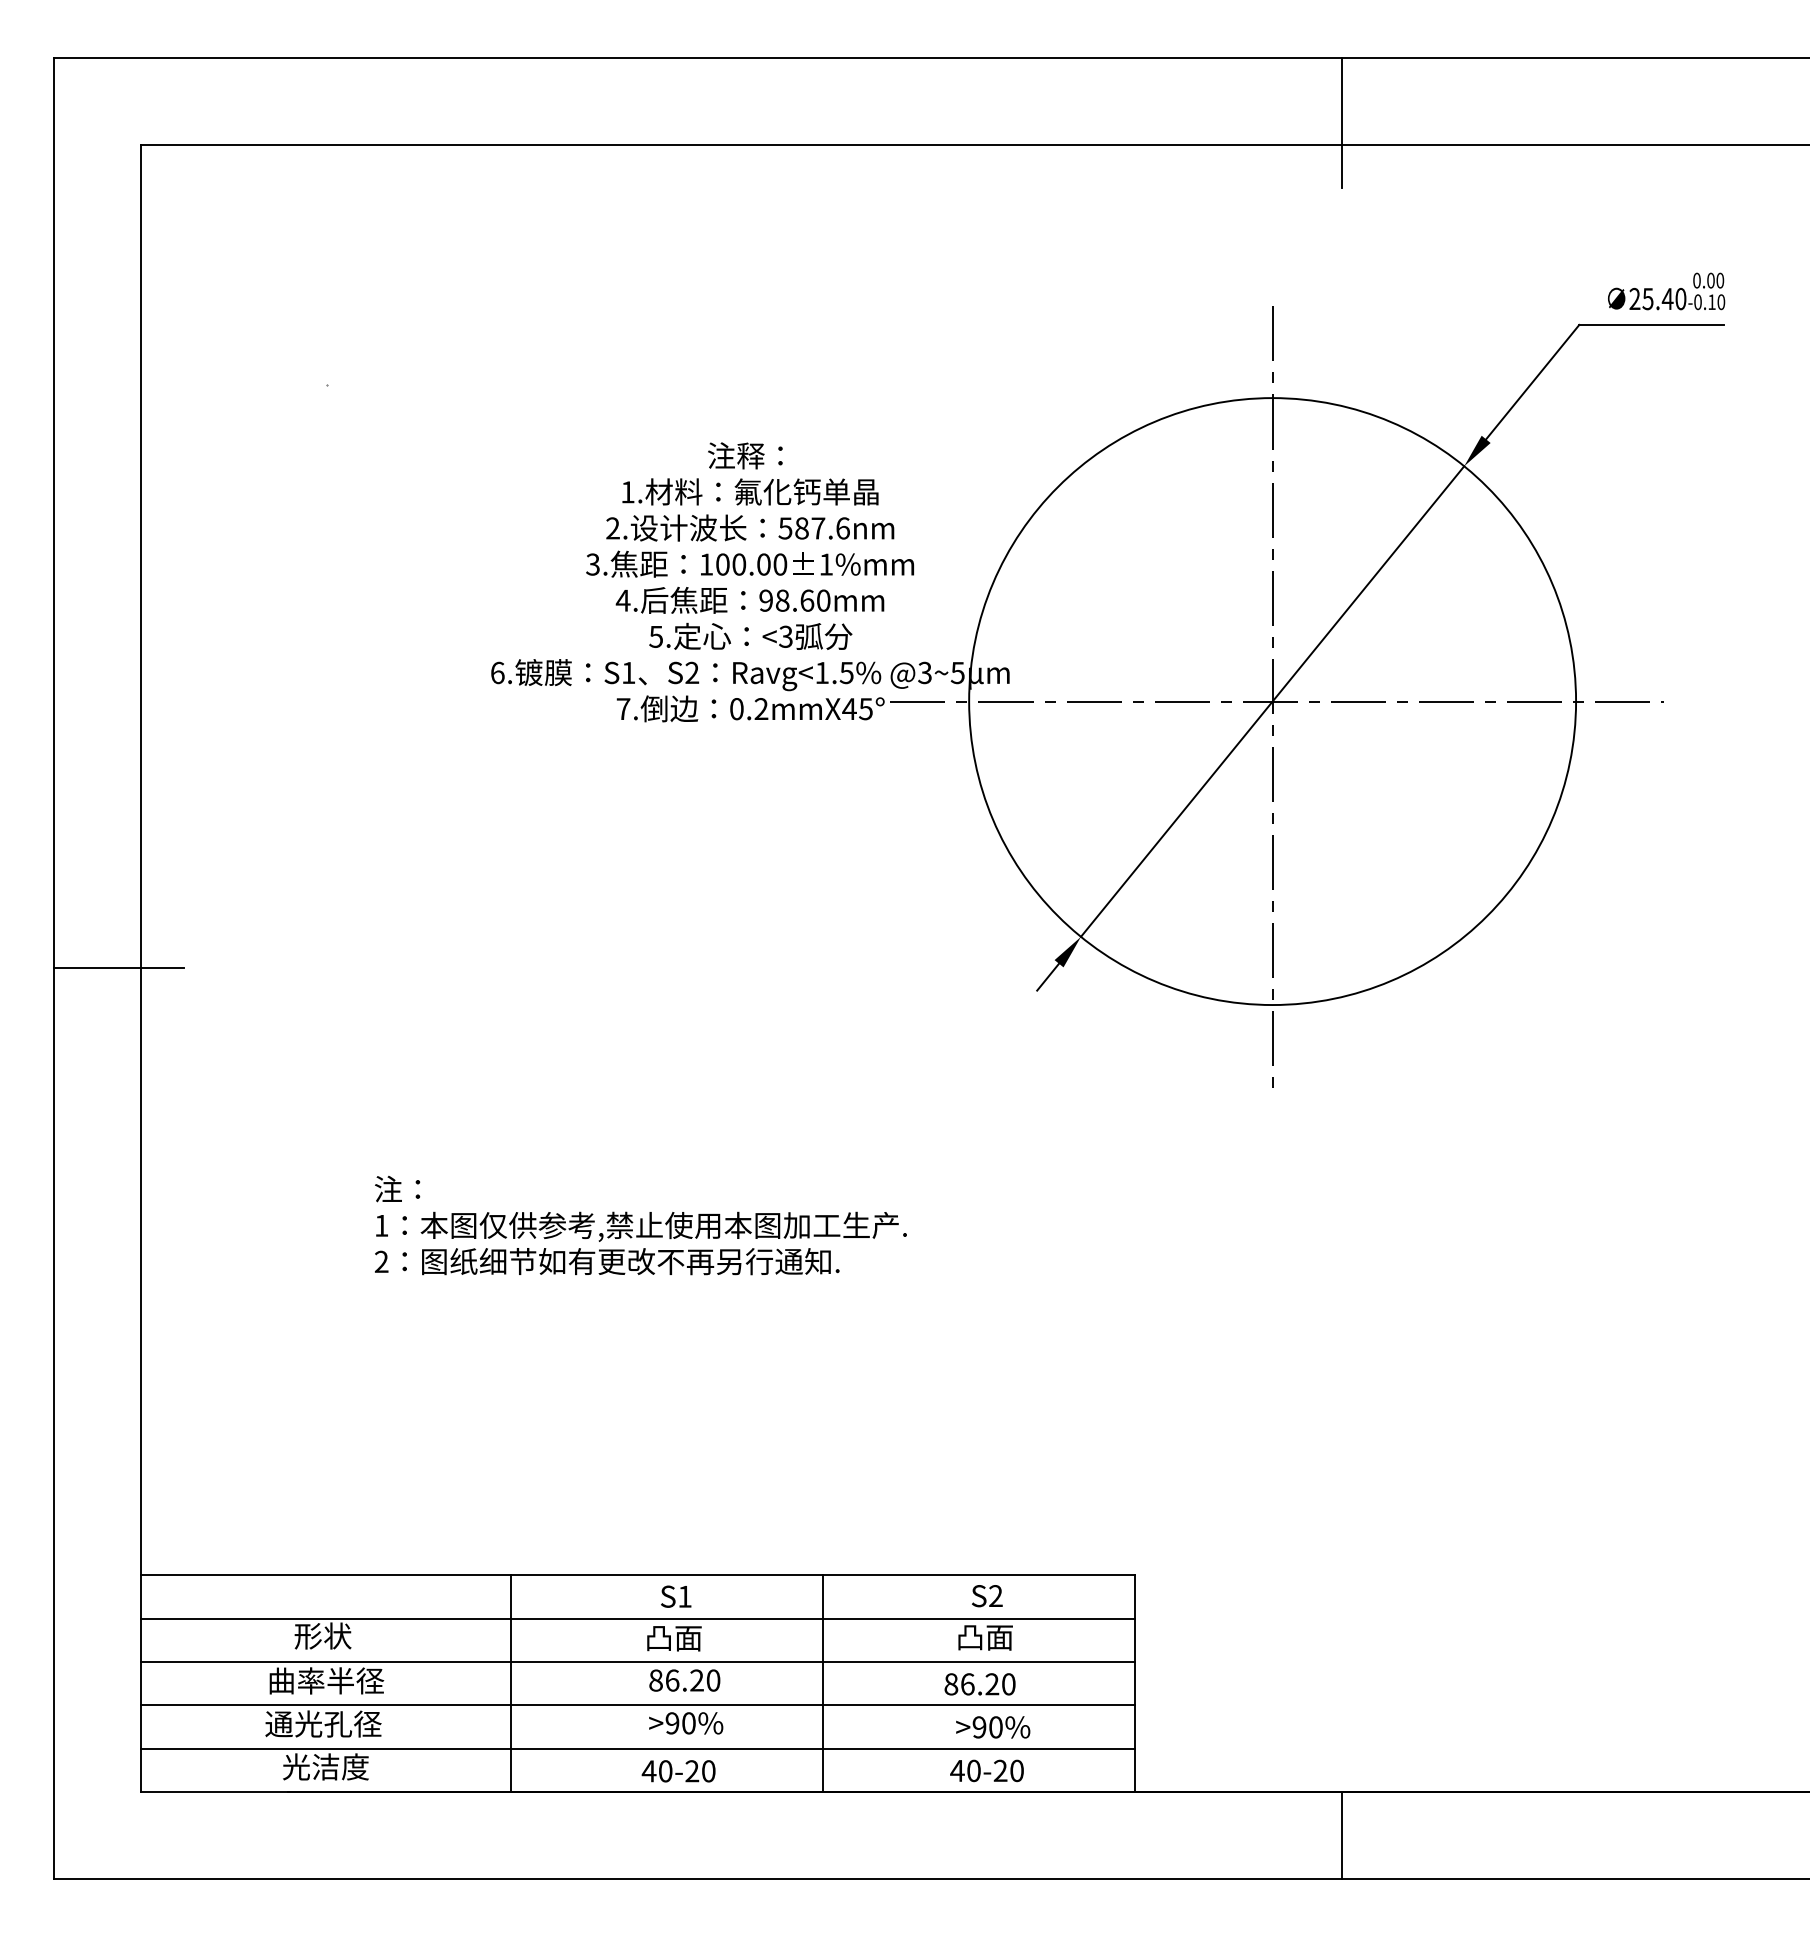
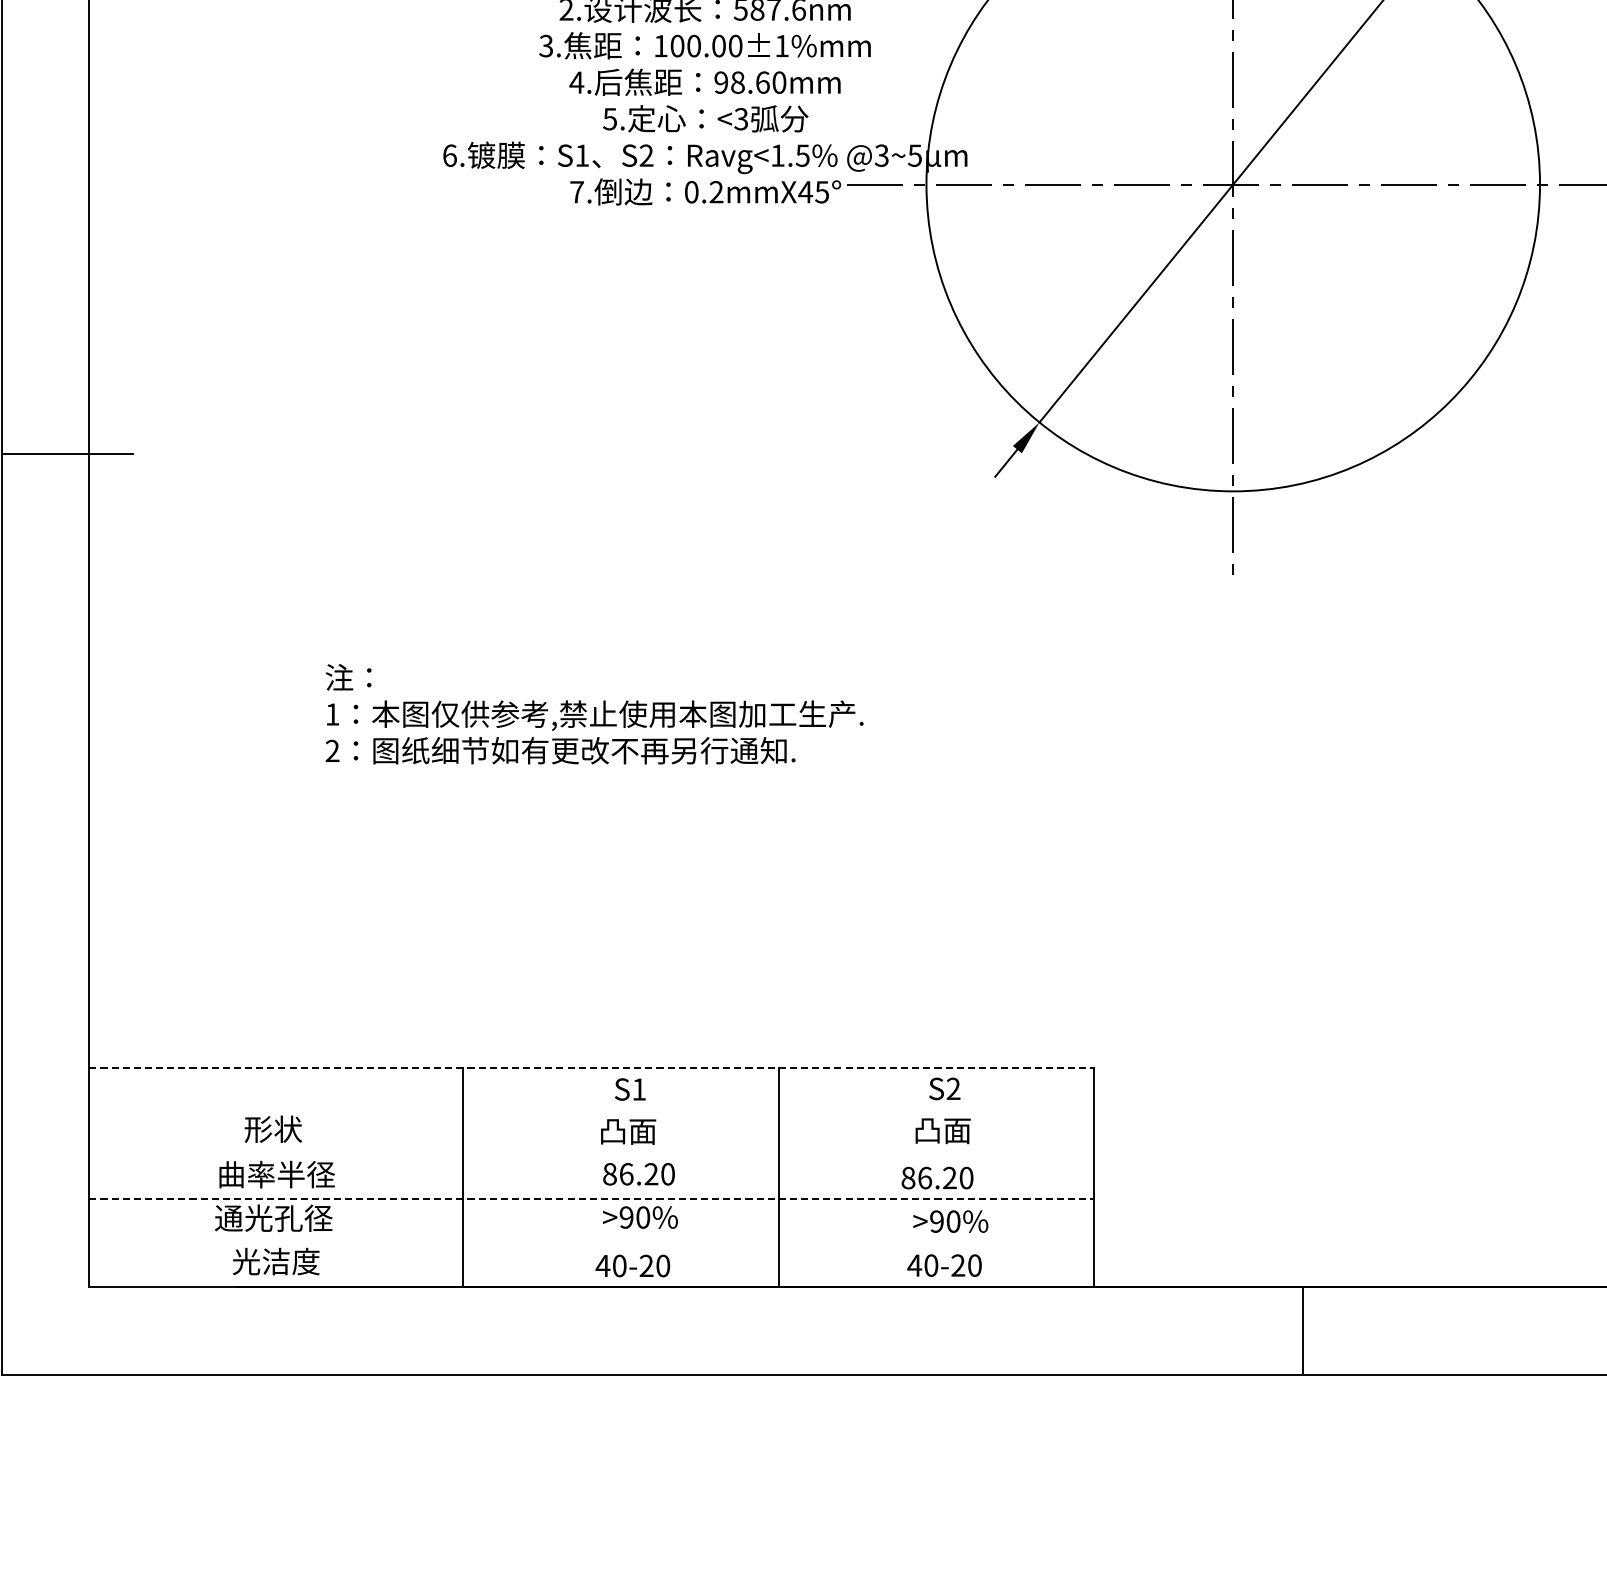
line: (638, 1575) -> (592, 1068), solid -> dashed
line: (638, 1618) -> (592, 1111), removed
line: (638, 1662) -> (592, 1156), removed
line: (638, 1705) -> (592, 1199), solid -> dashed
line: (638, 1748) -> (592, 1242), removed

